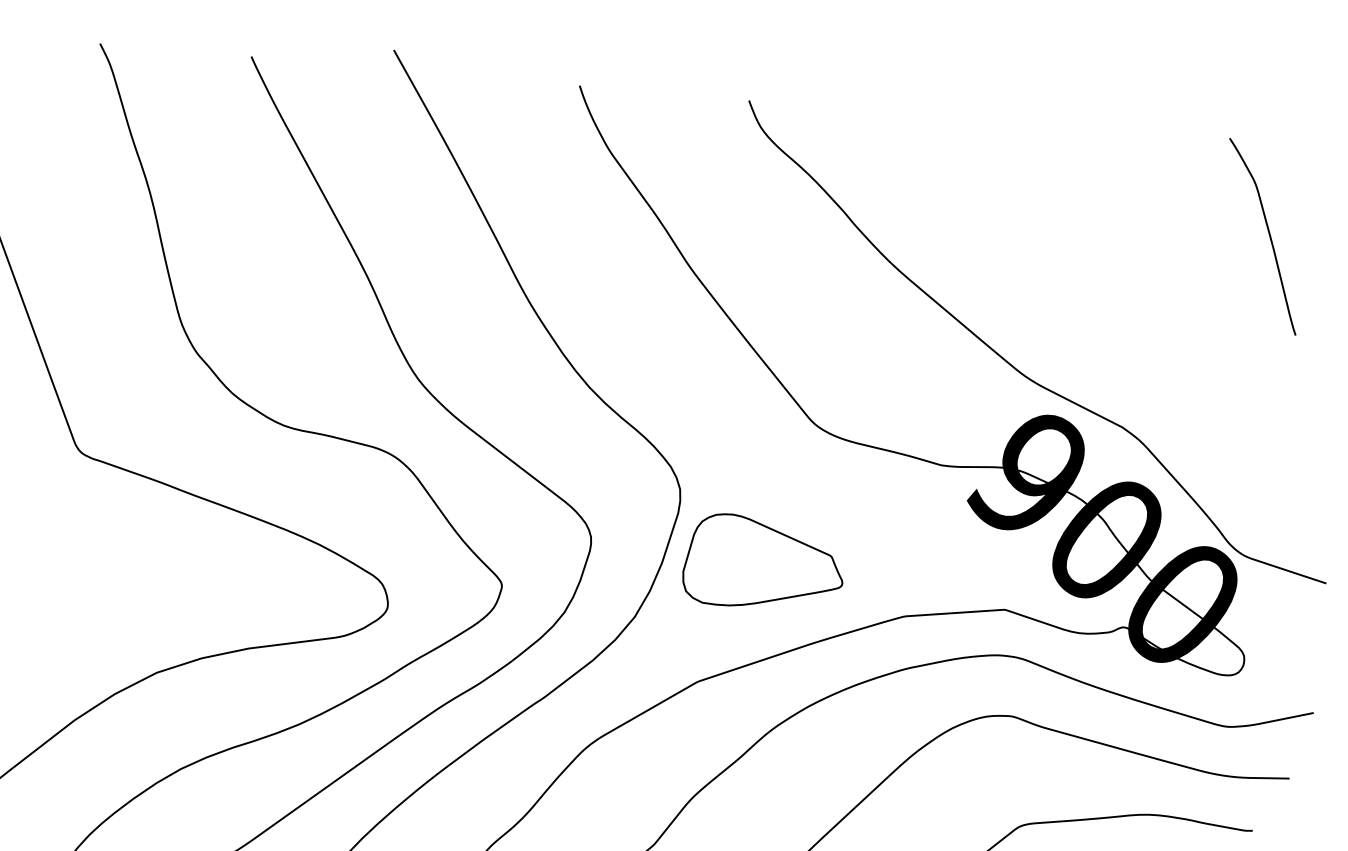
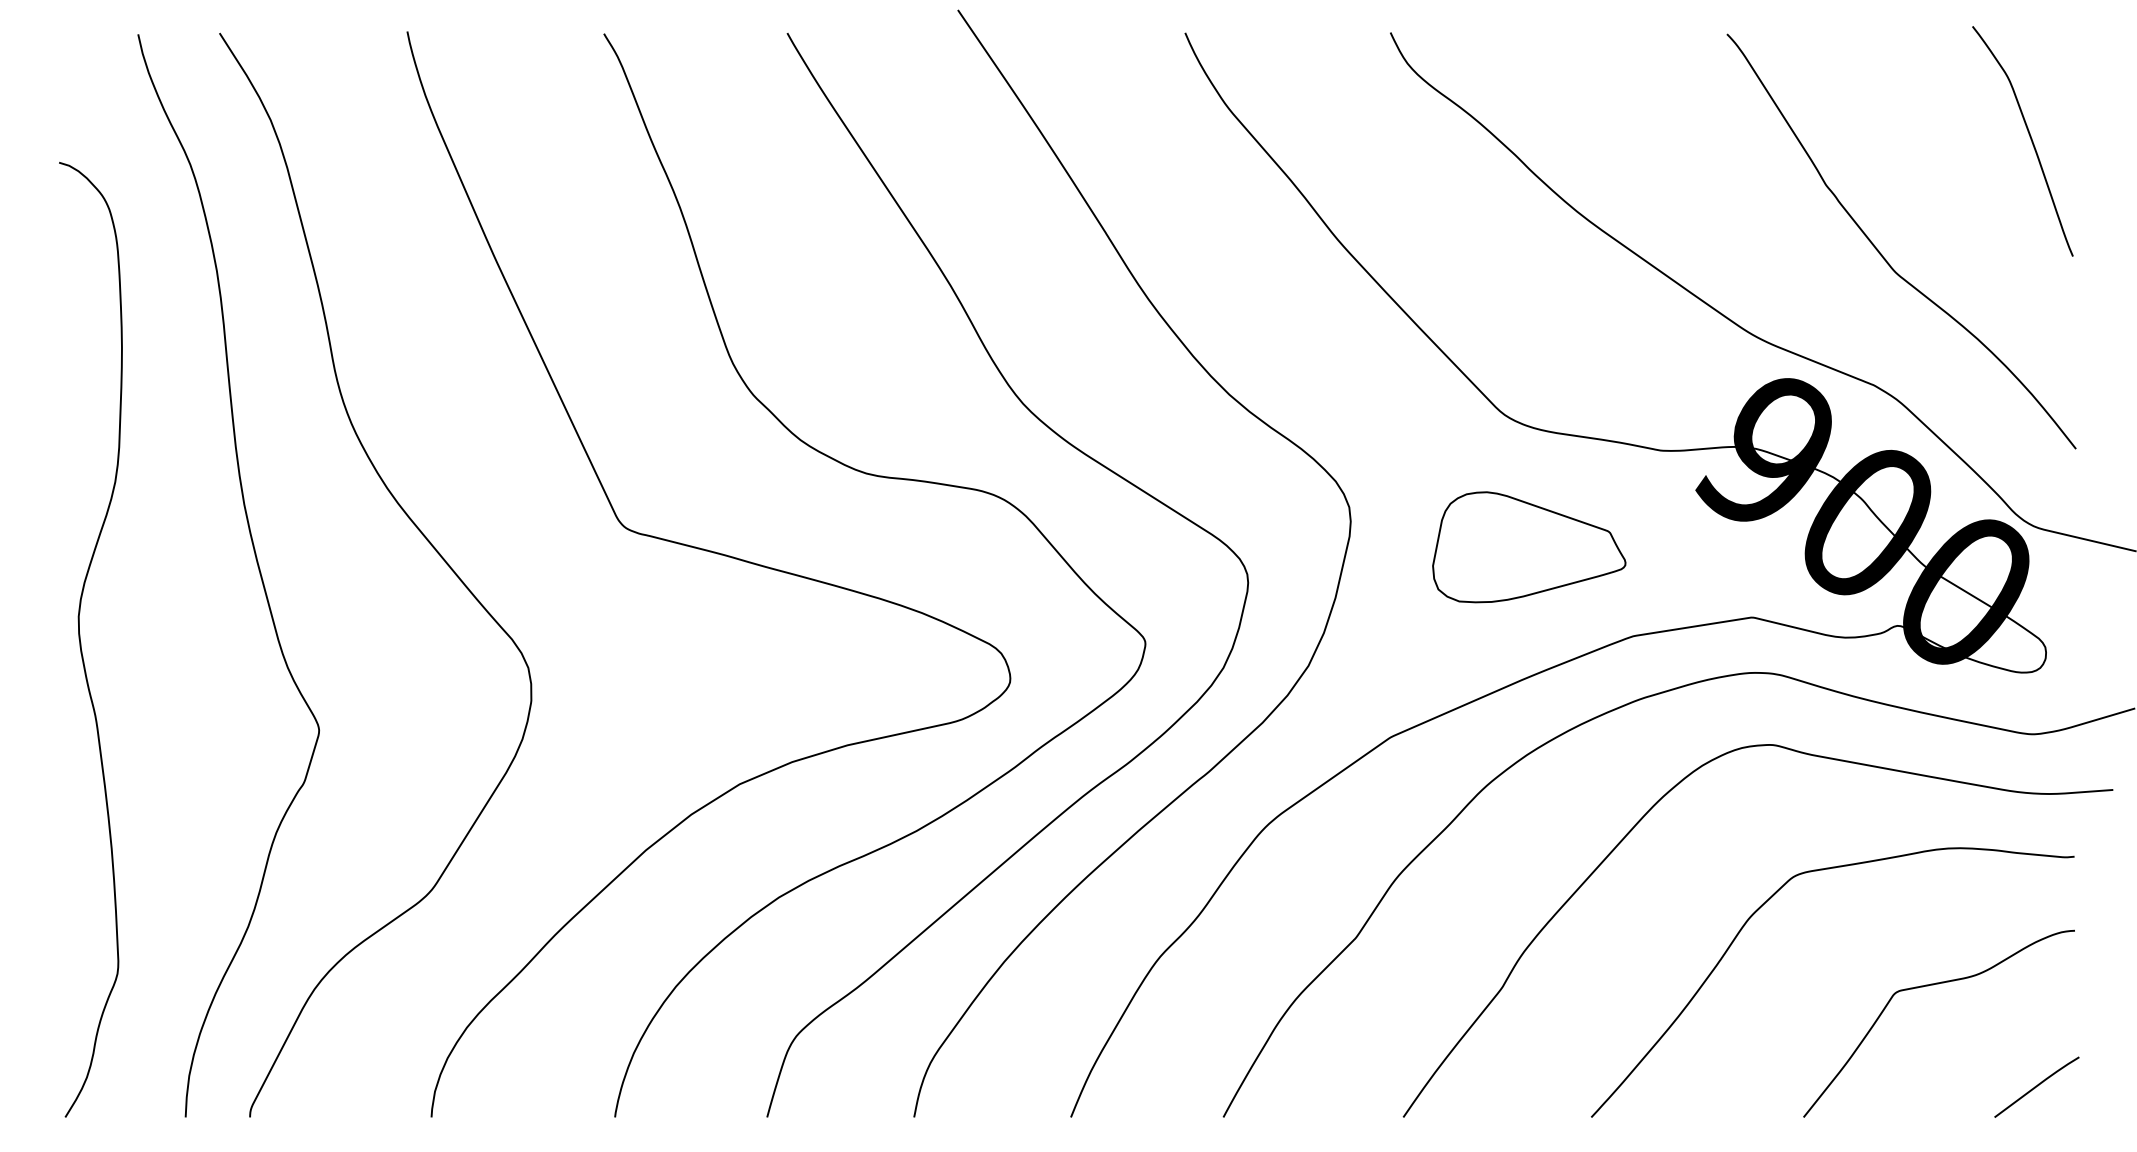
curve: (1138, 319) -> (1882, 254), added
part: (764, 563) -> (1529, 547), moved

